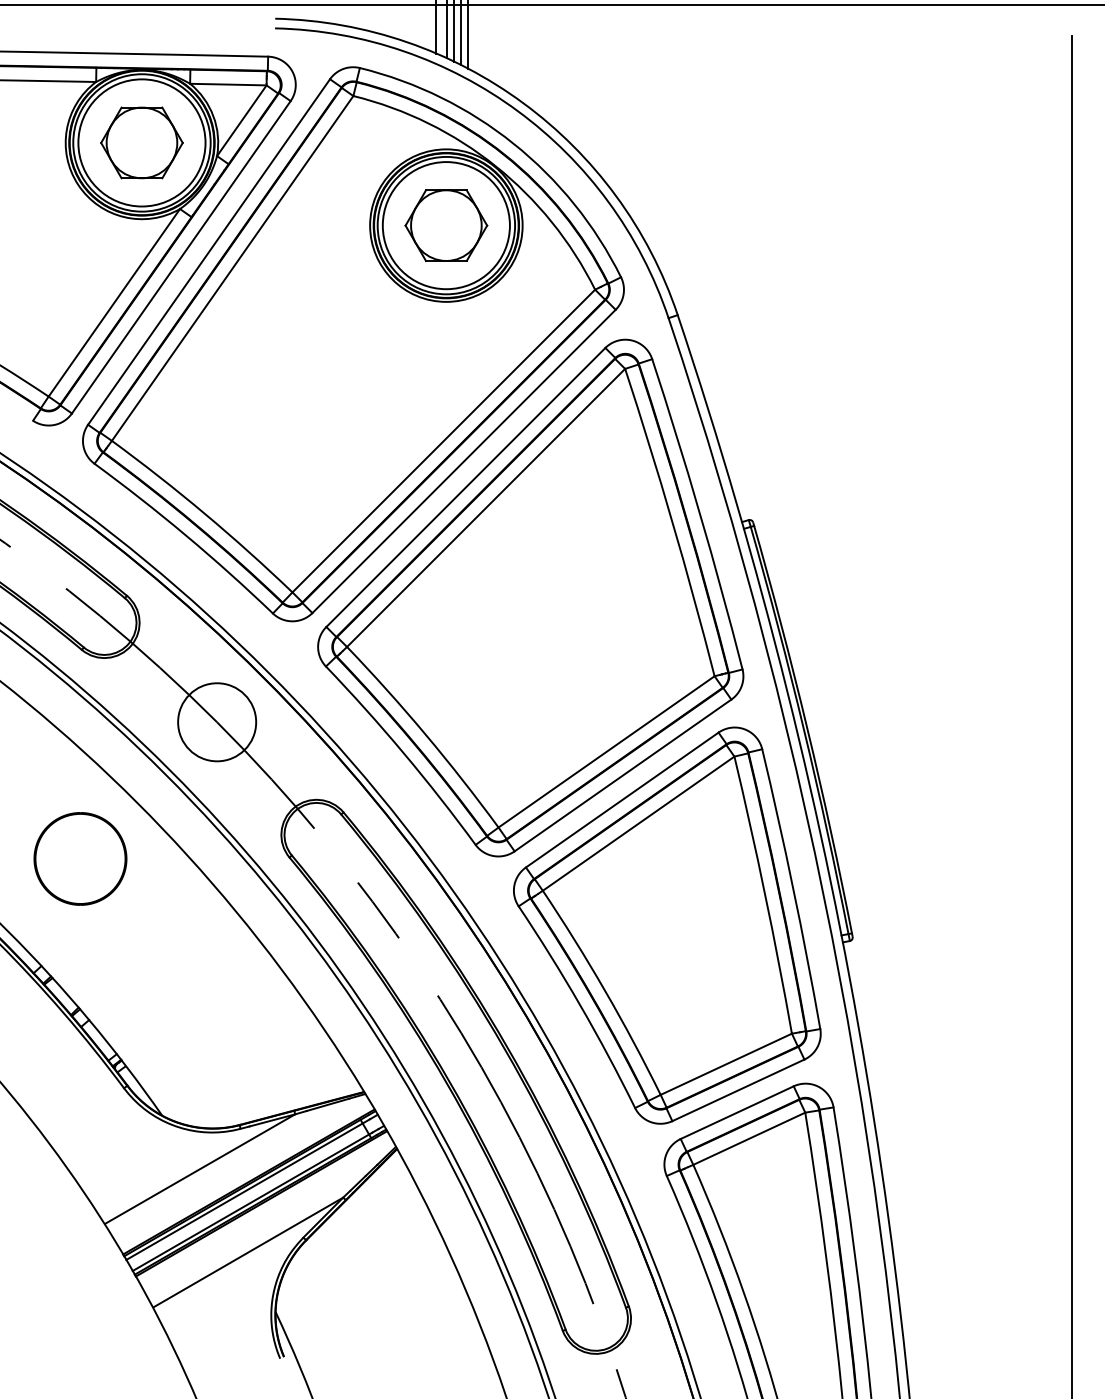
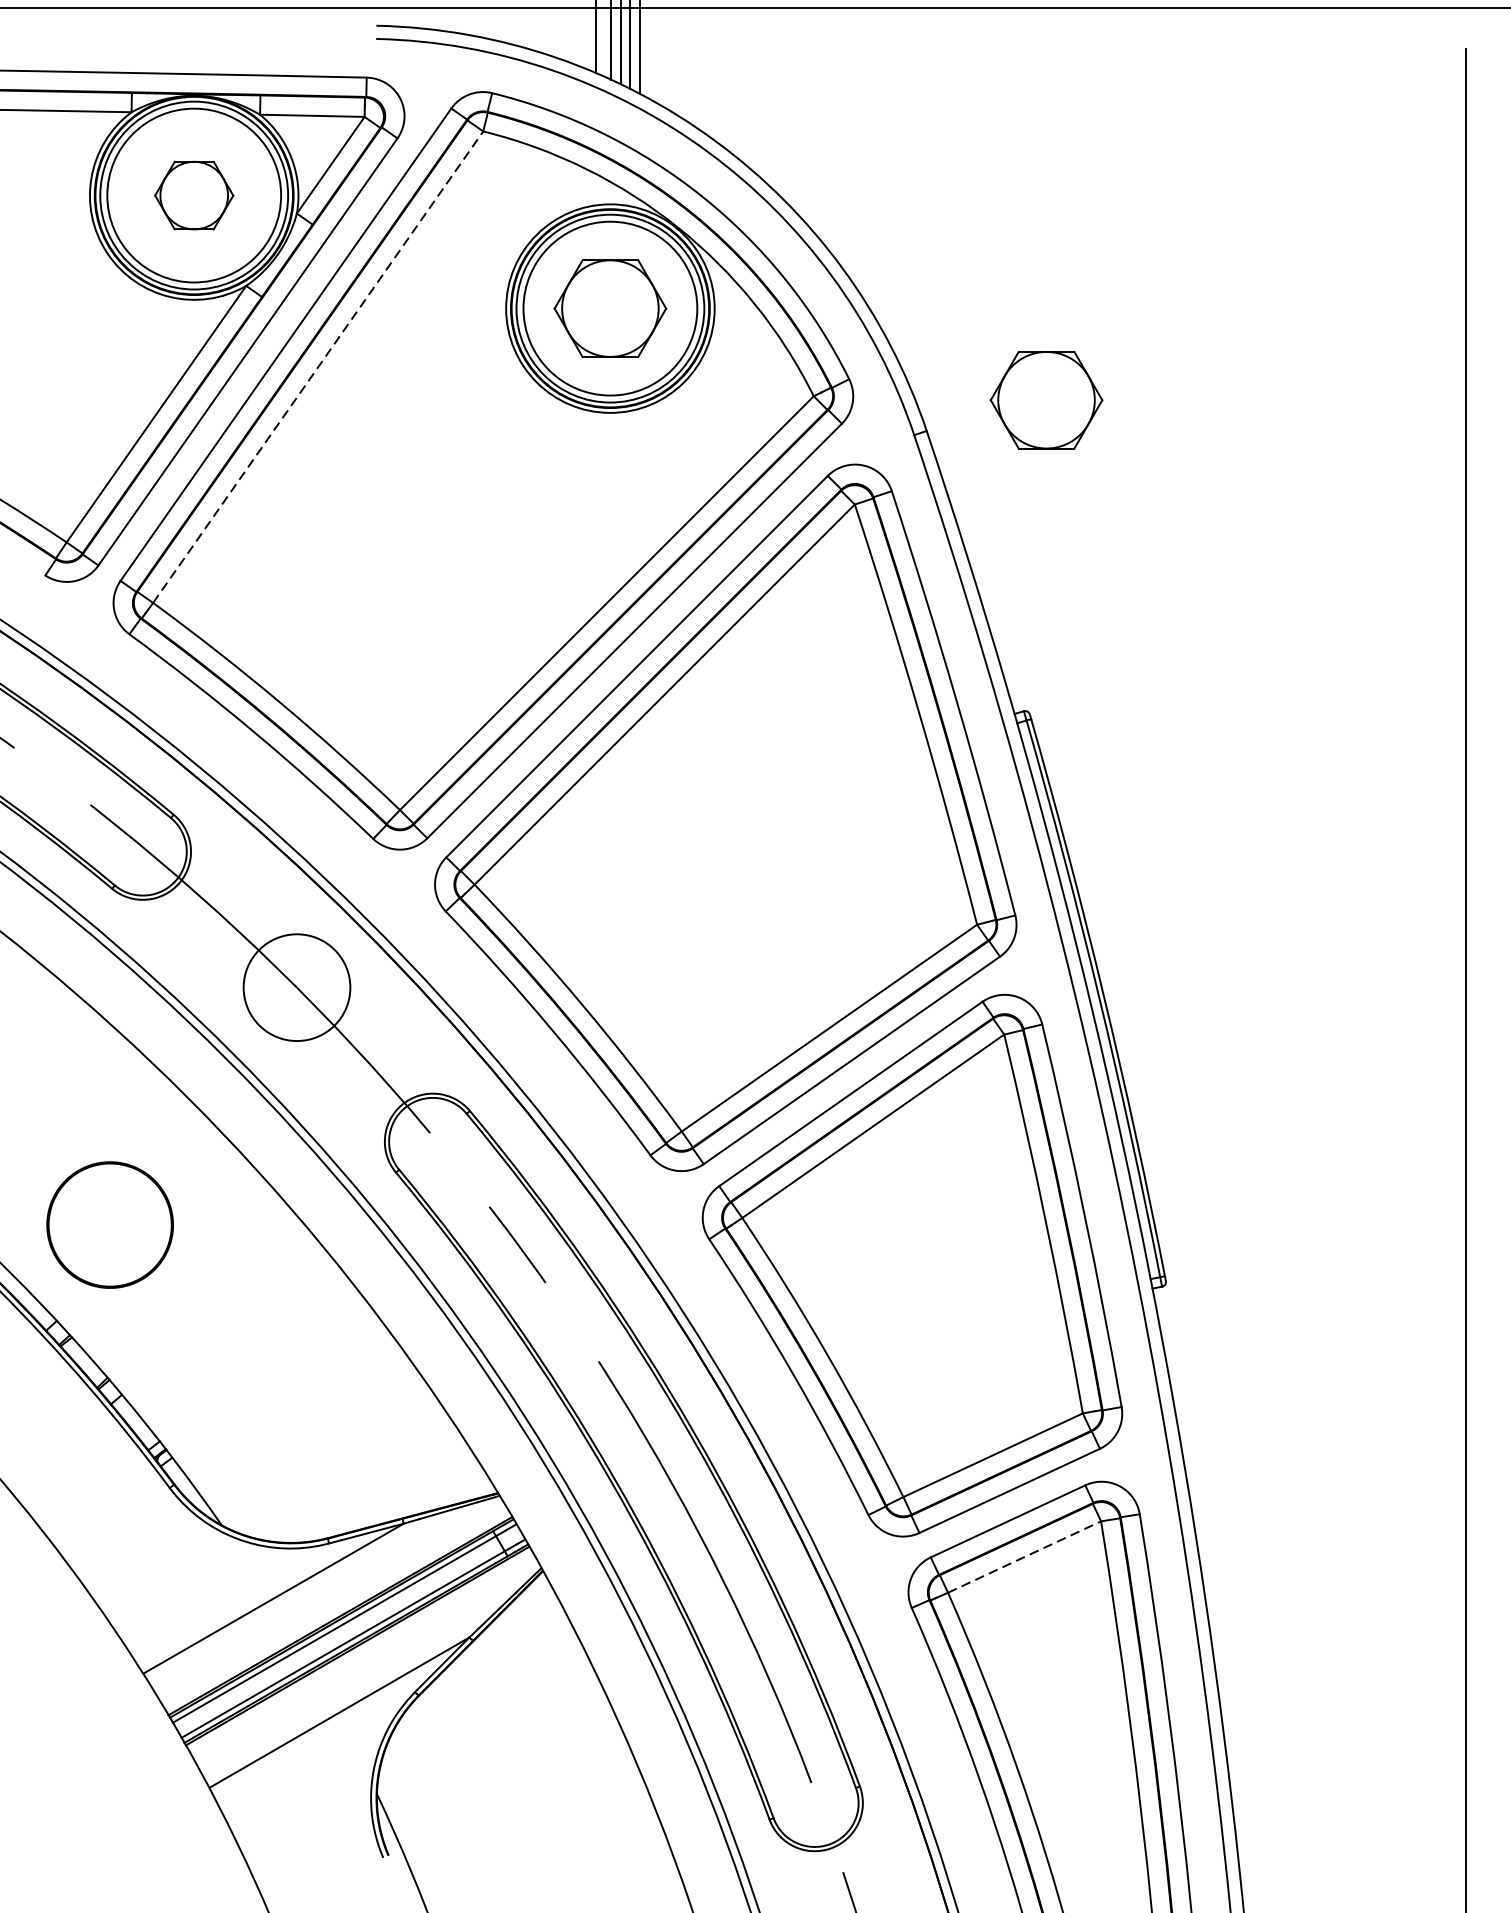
part: (141, 142) -> (193, 194), size x0.7
line: (232, 268) -> (317, 367), solid -> dashed
part: (765, 292) -> (1046, 400), added
part: (80, 858) -> (110, 1224), moved
line: (749, 1138) -> (1024, 1556), solid -> dashed

